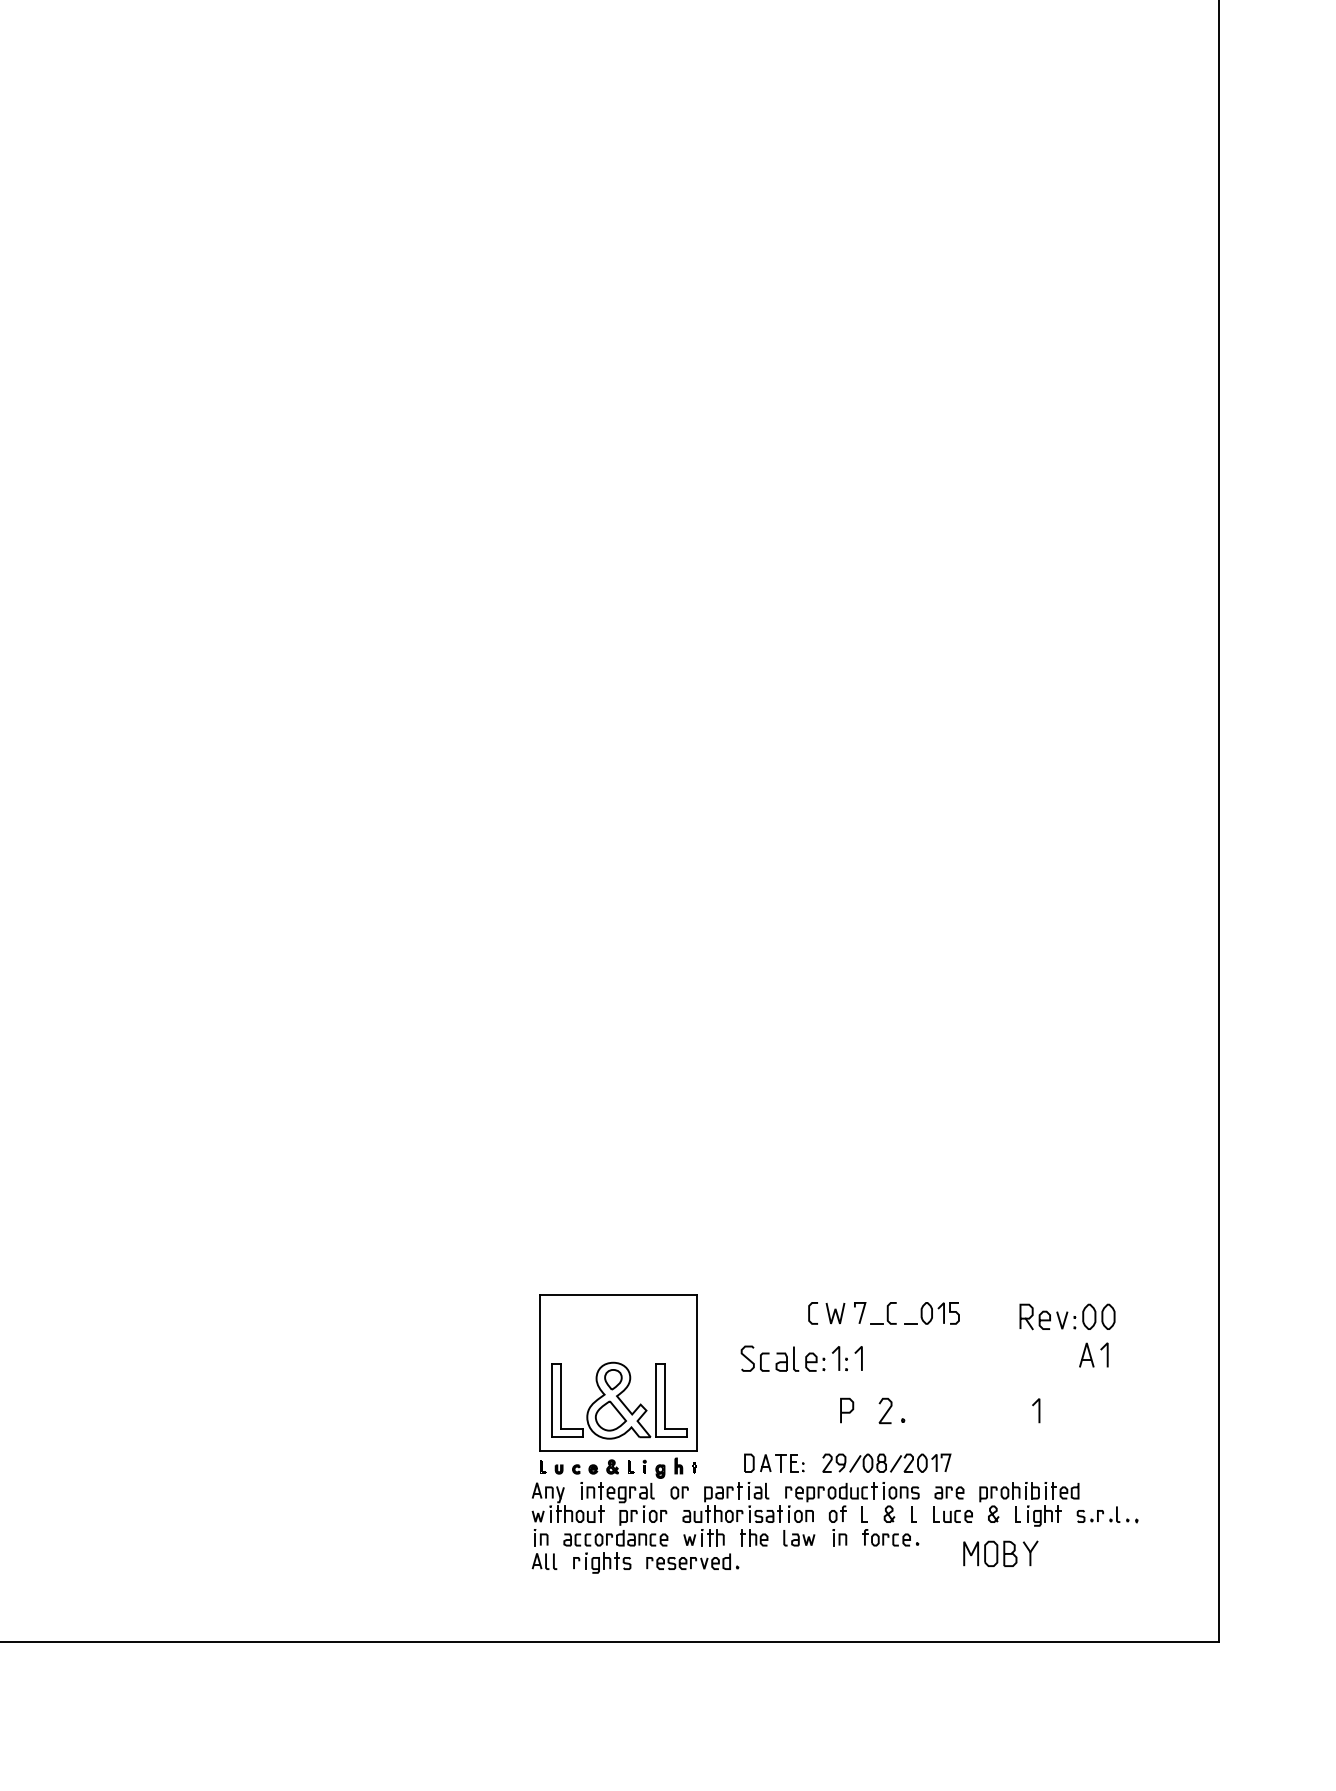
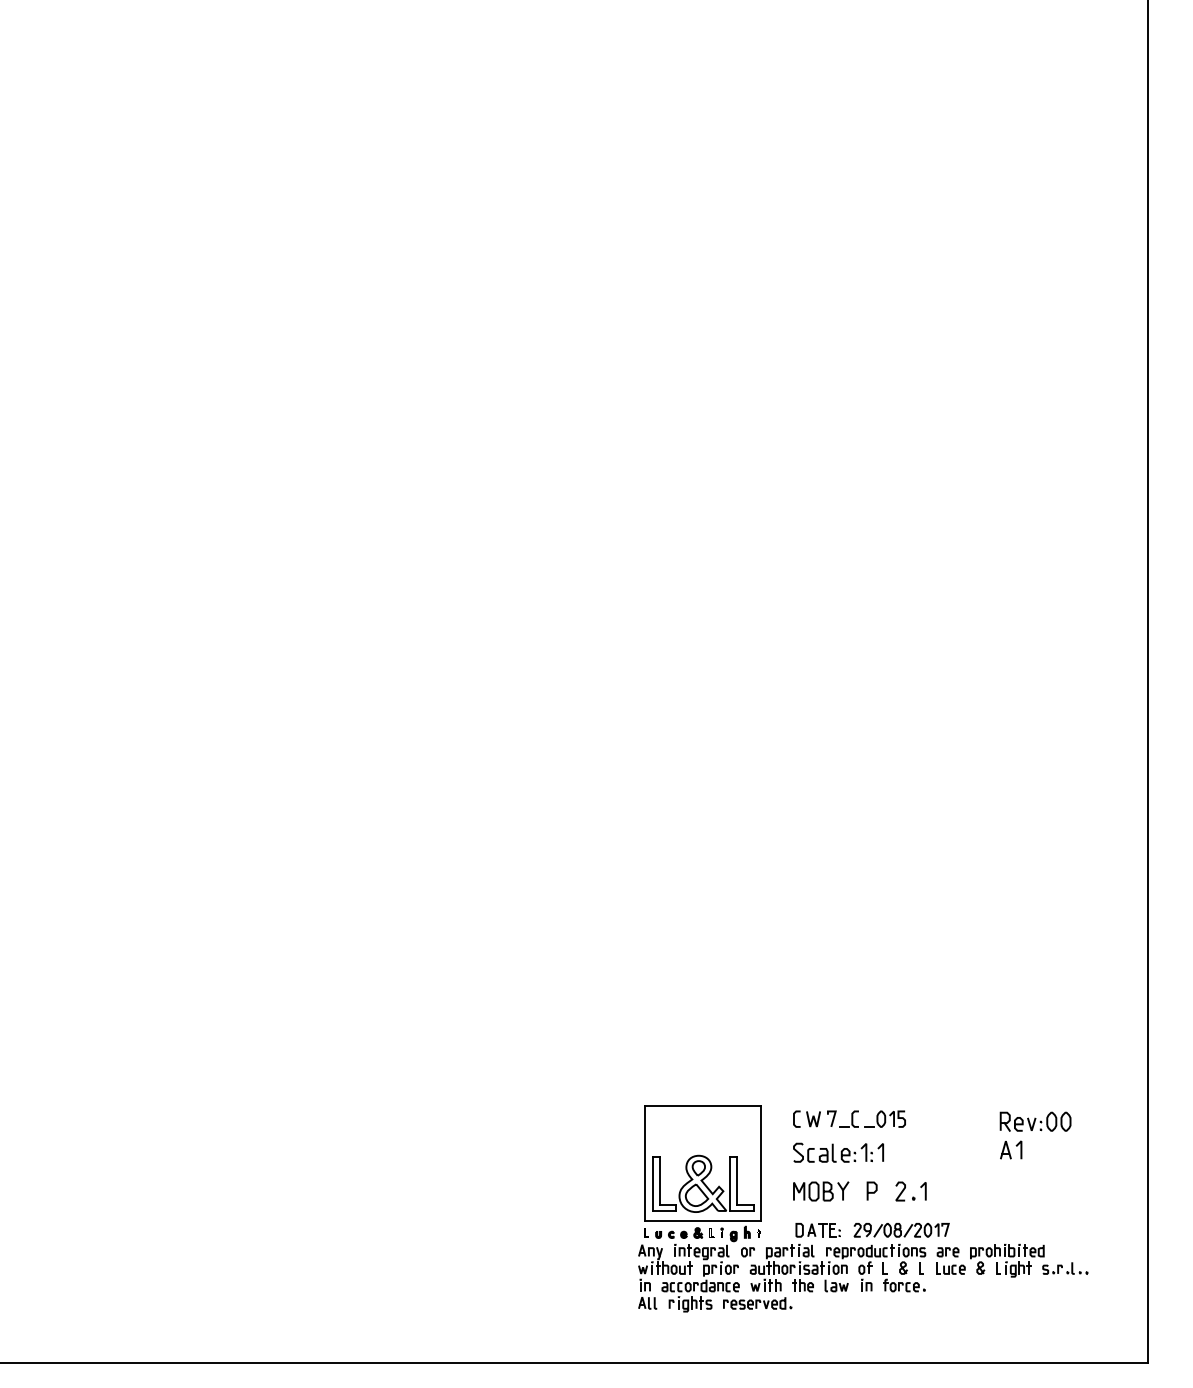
part: (883, 1312) -> (849, 1118), moved
part: (1094, 1354) -> (1011, 1149), moved
line: (1037, 1410) -> (924, 1191), moved
part: (1001, 1553) -> (821, 1191), moved

